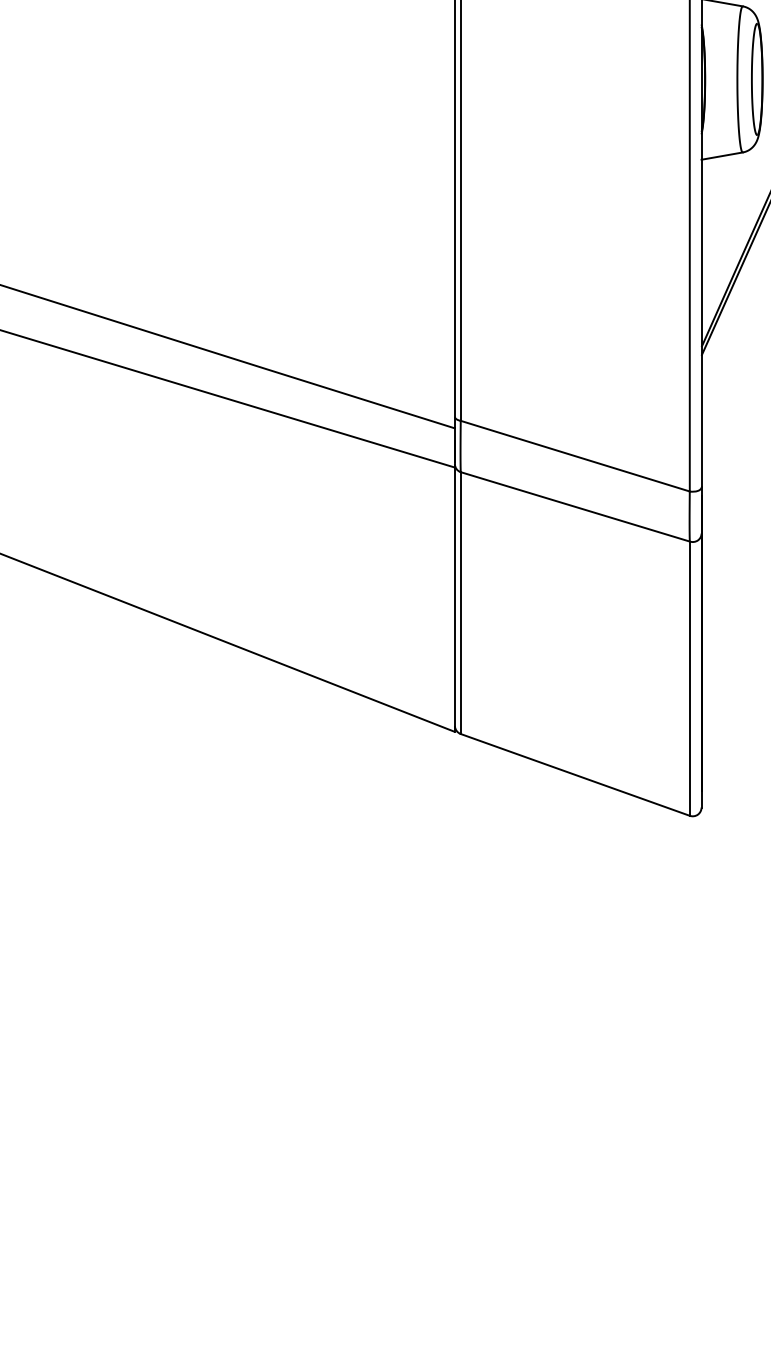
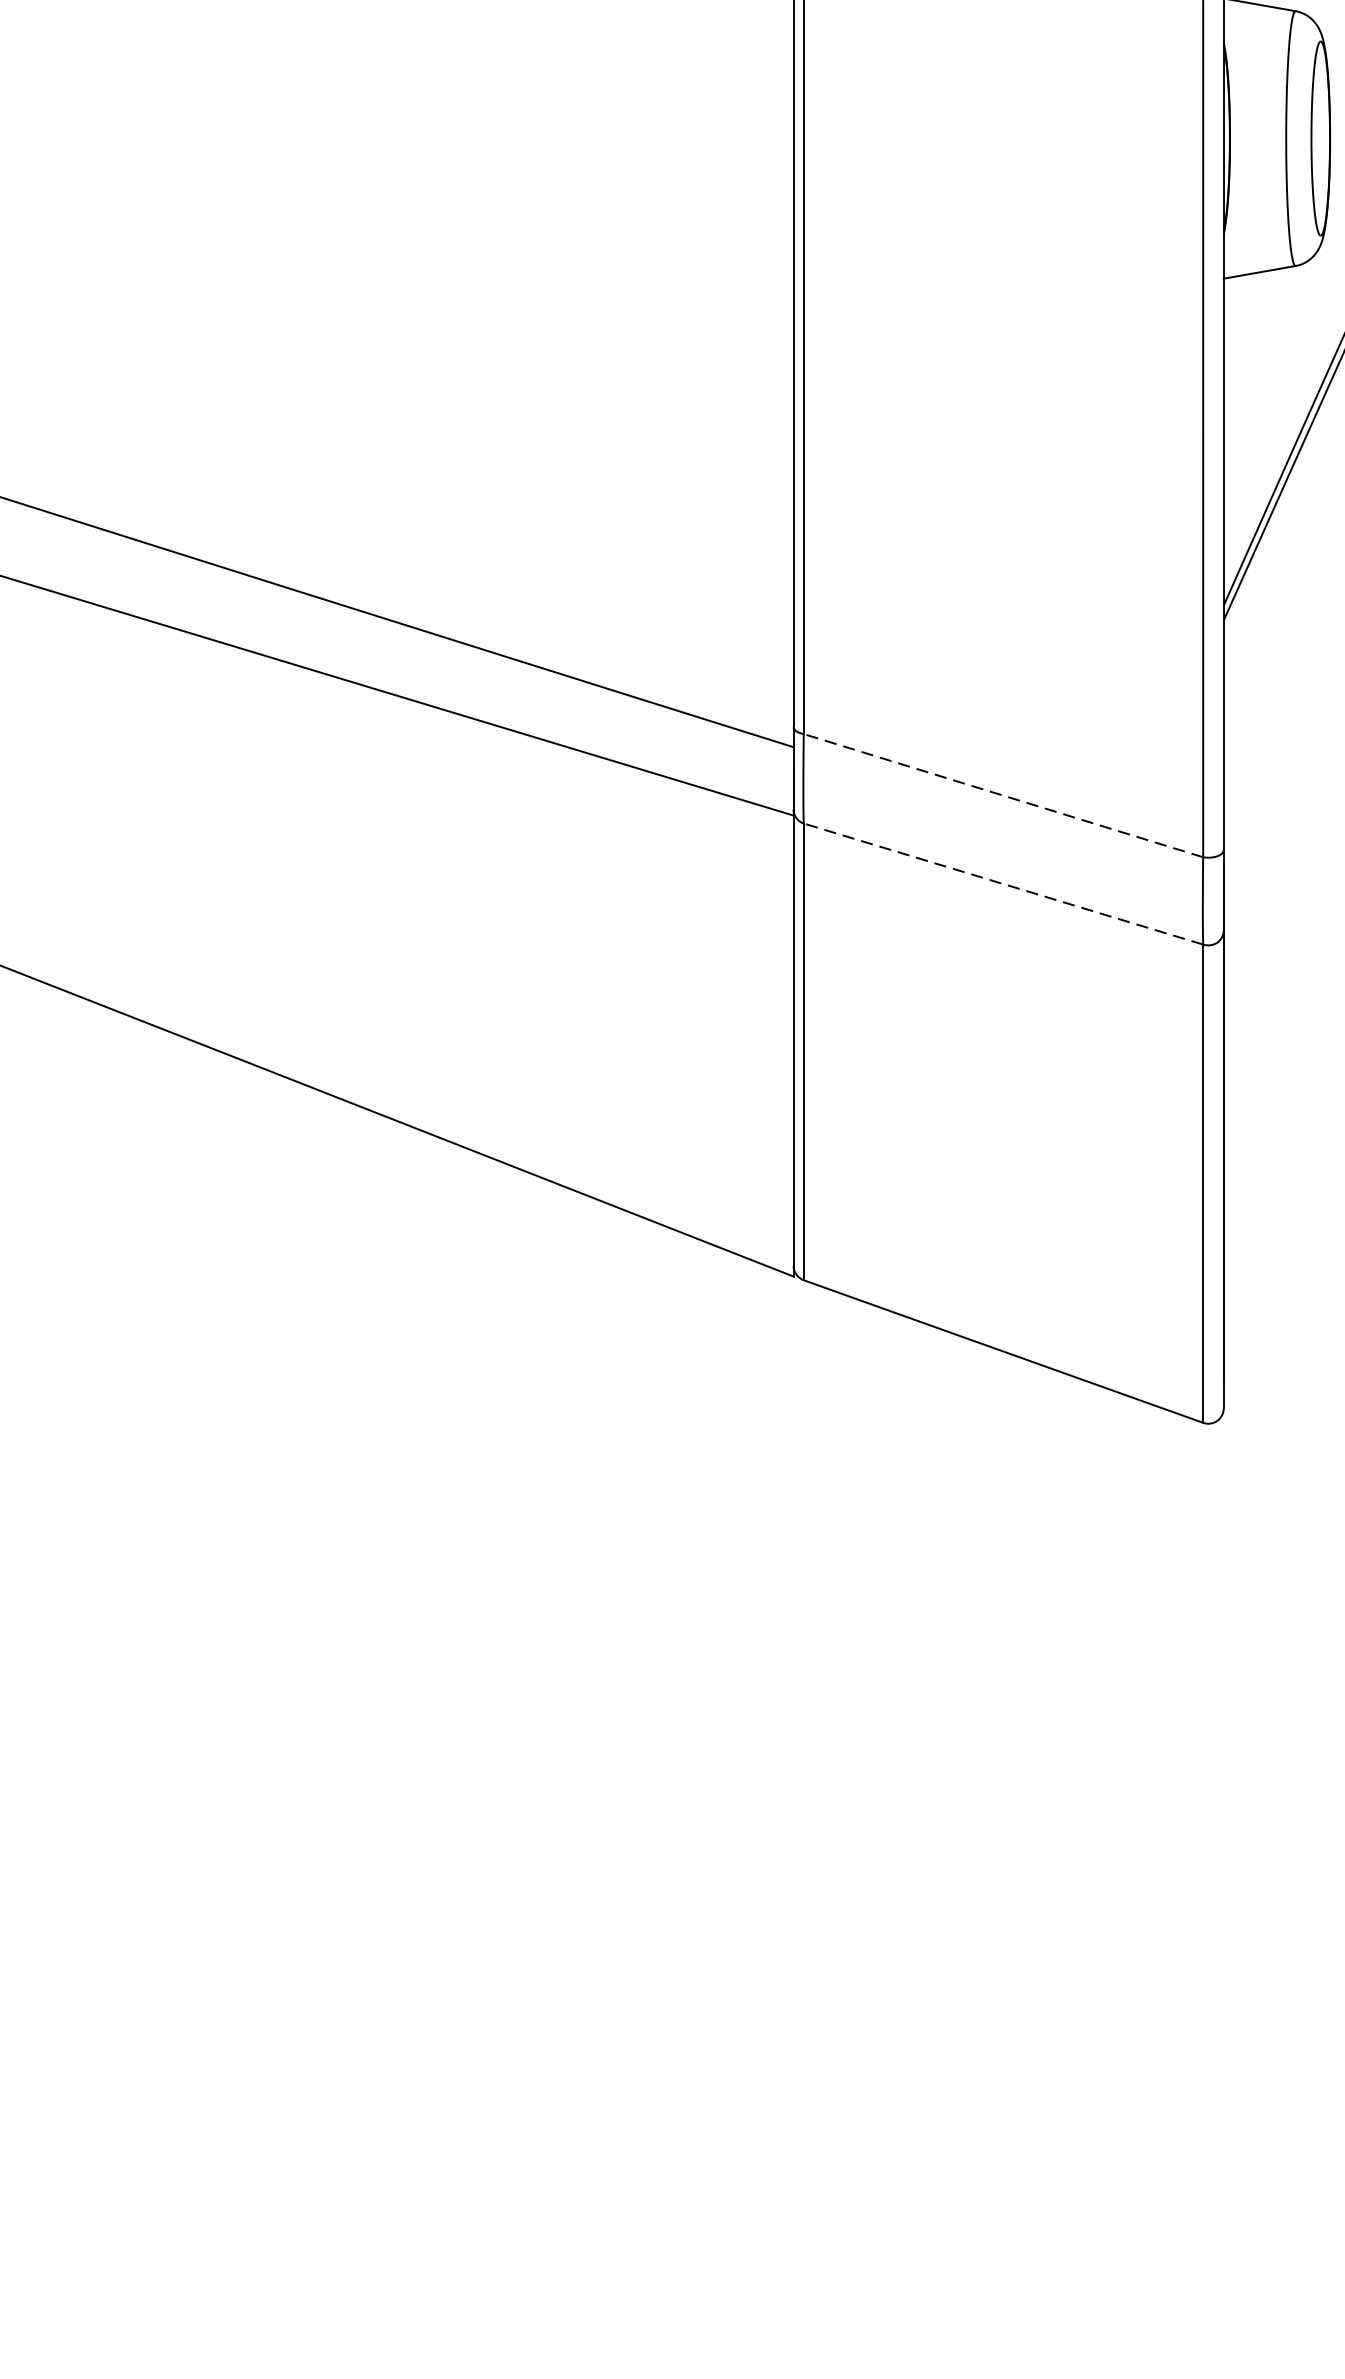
line: (575, 456) -> (1003, 796), solid -> dashed
line: (575, 506) -> (1003, 883), solid -> dashed

